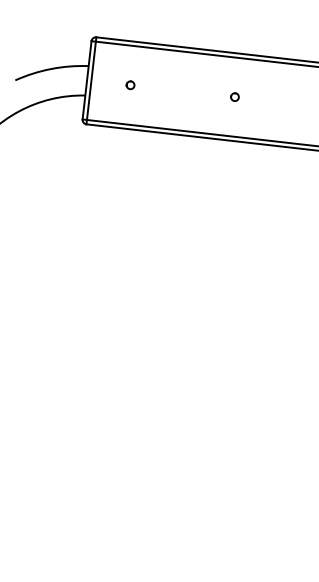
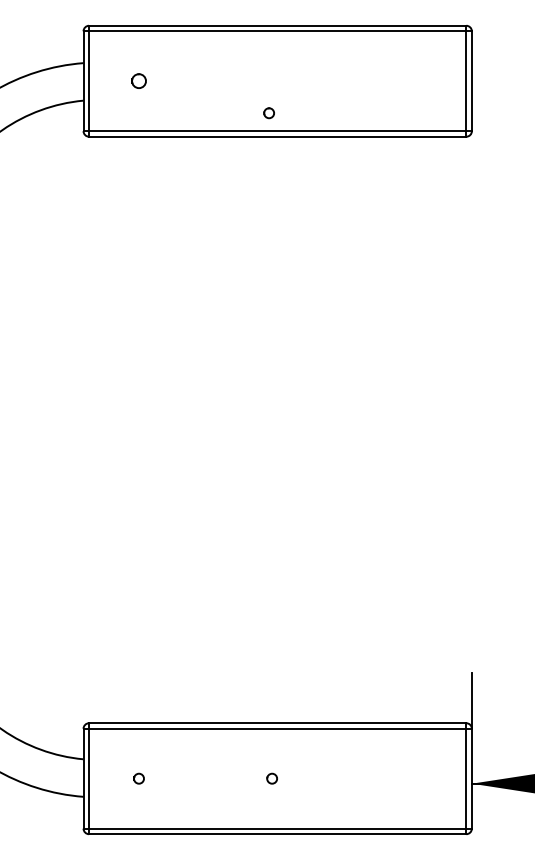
part: (130, 85) -> (138, 81), size x1.4
part: (234, 97) -> (268, 113), moved

